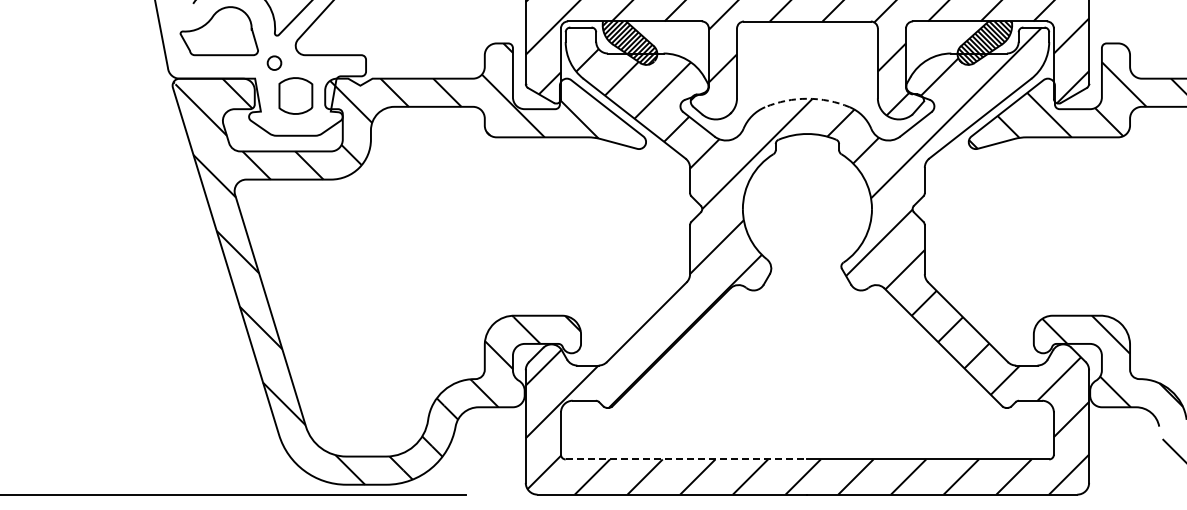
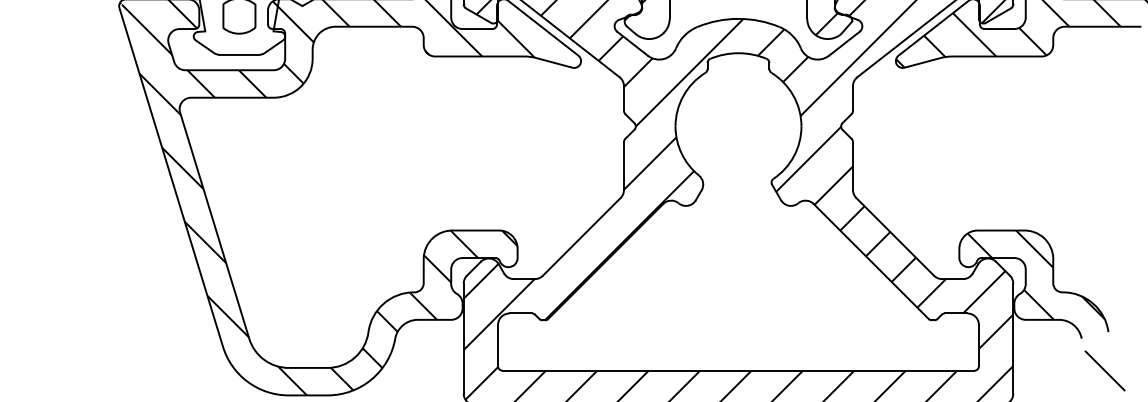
arc: (807, 98) -> (738, 18), dashed -> solid
line: (686, 459) -> (620, 370), dashed -> solid

